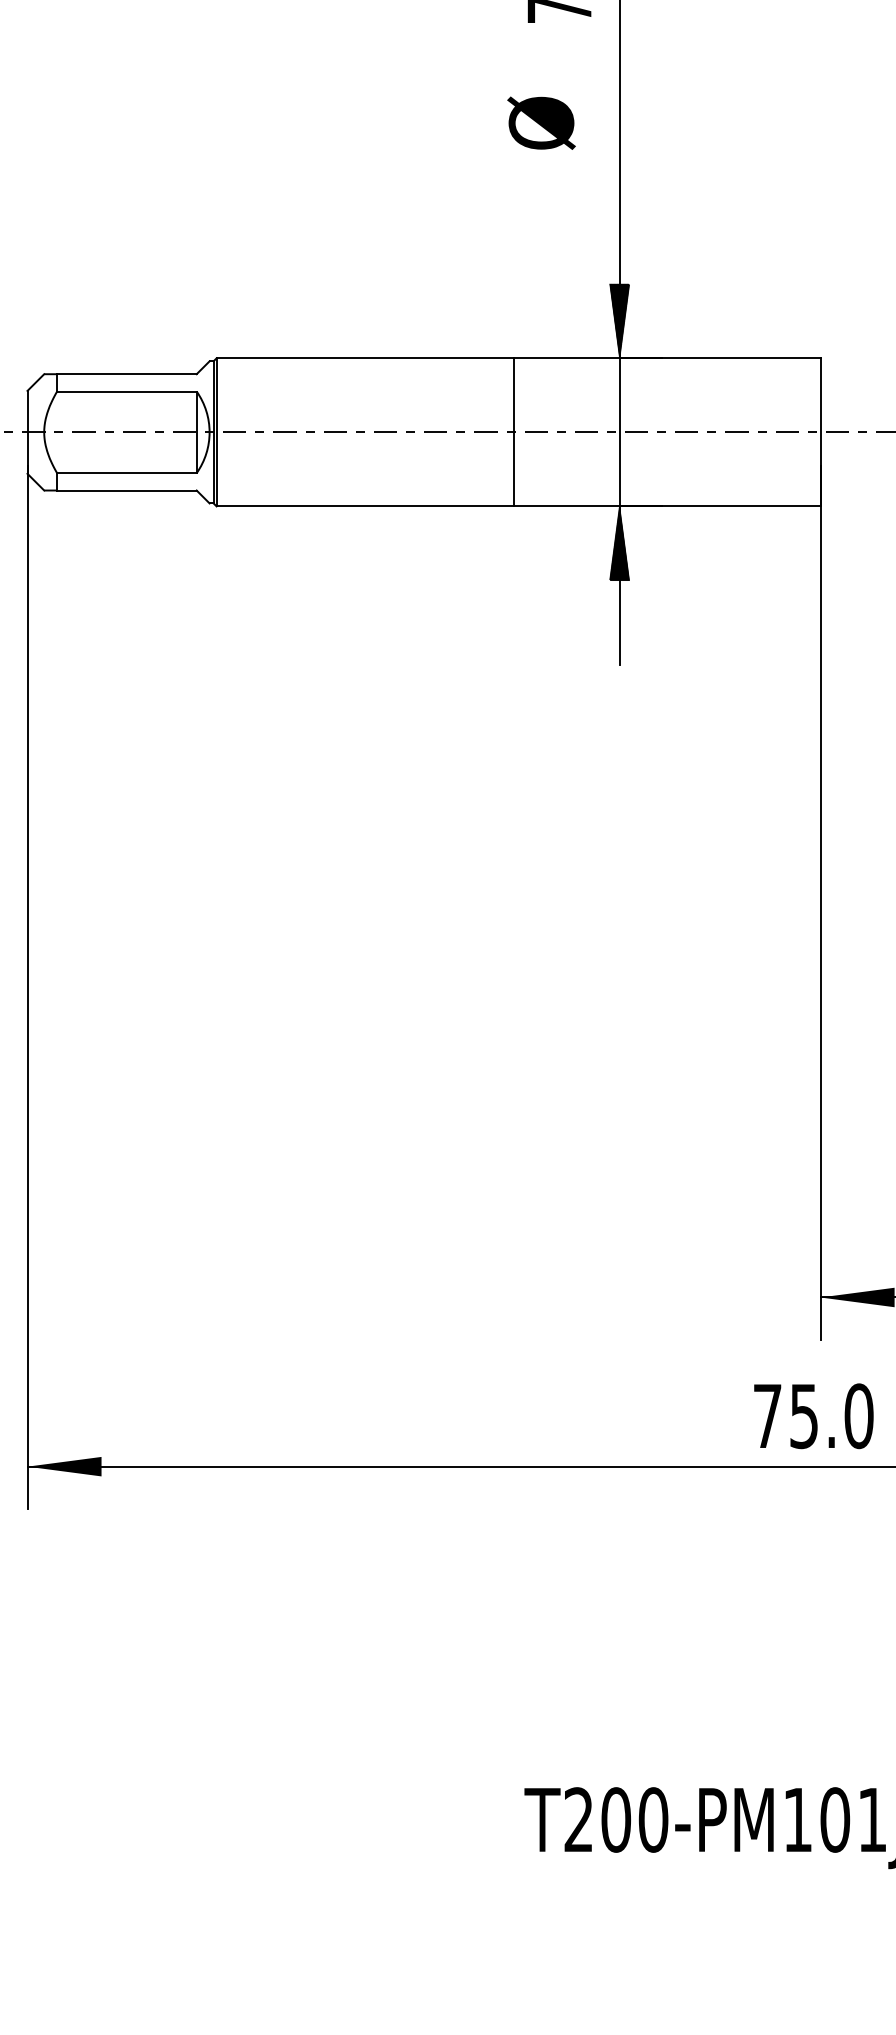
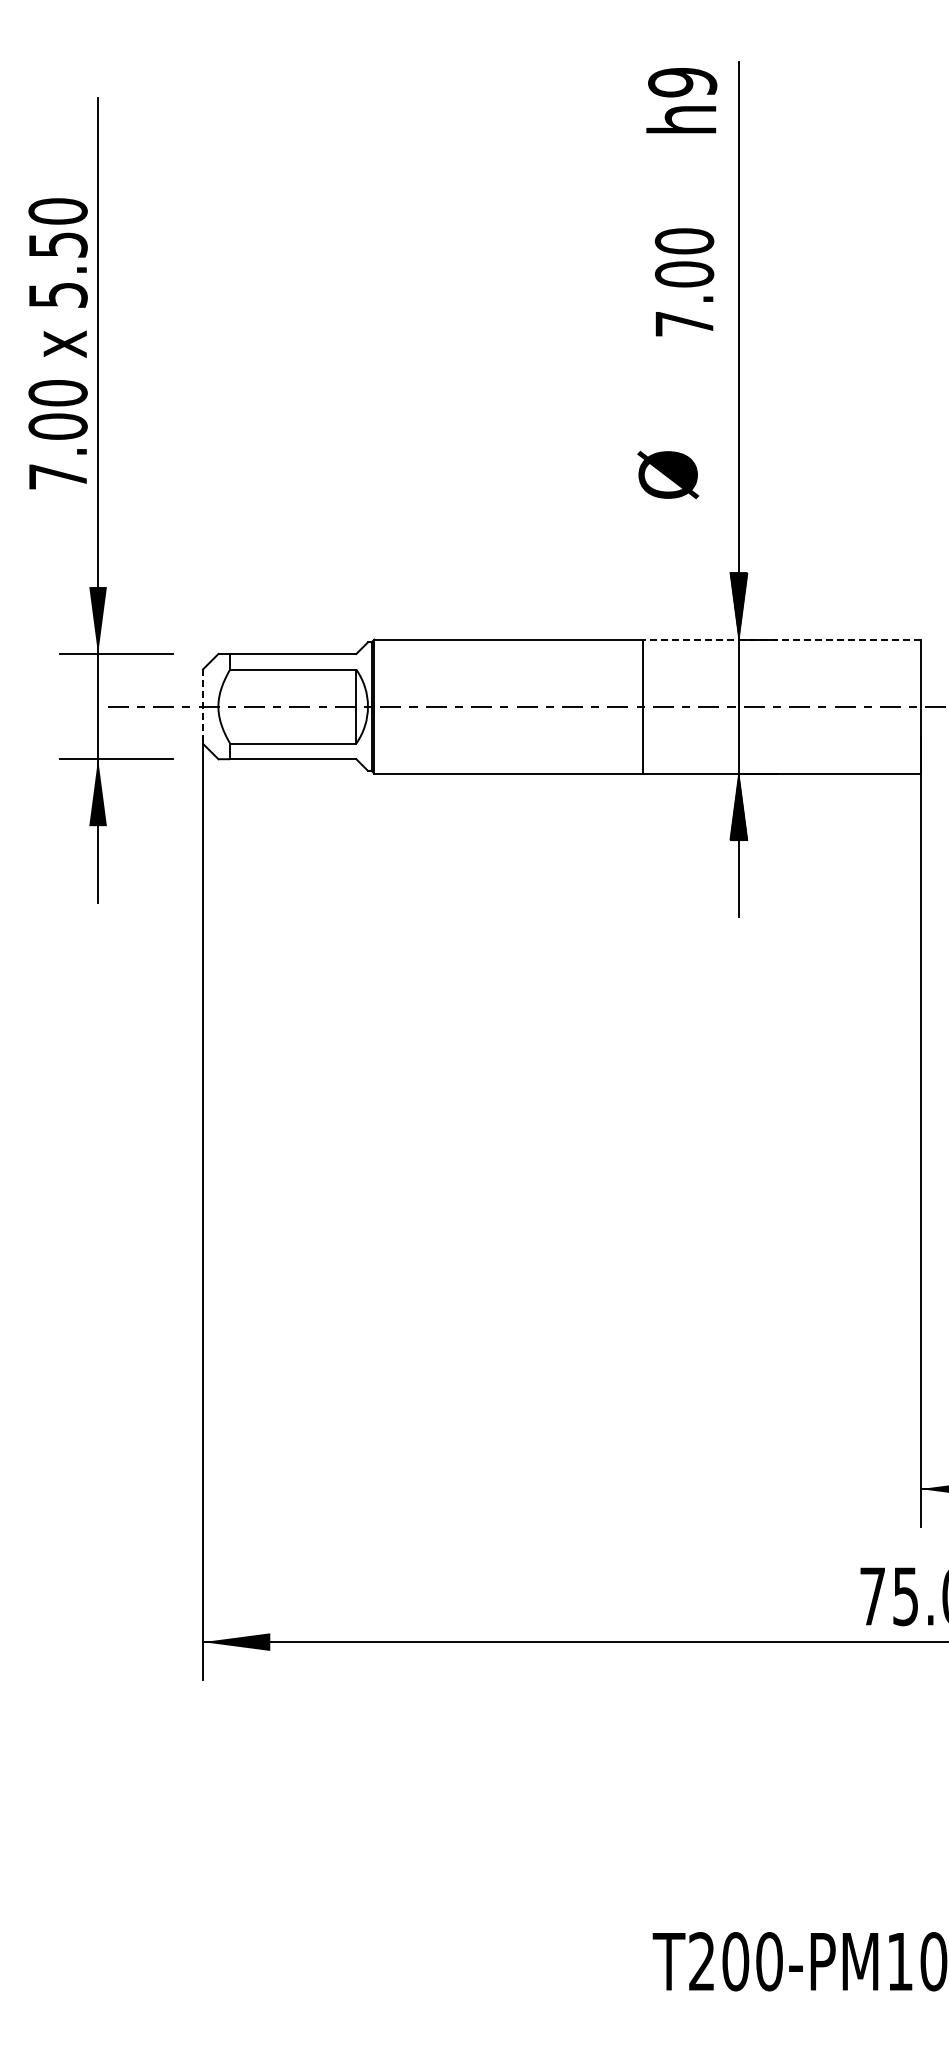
text: (541, 123) -> (668, 475), moved
line: (666, 358) -> (781, 639), solid -> dashed
line: (27, 433) -> (203, 707), solid -> dashed

